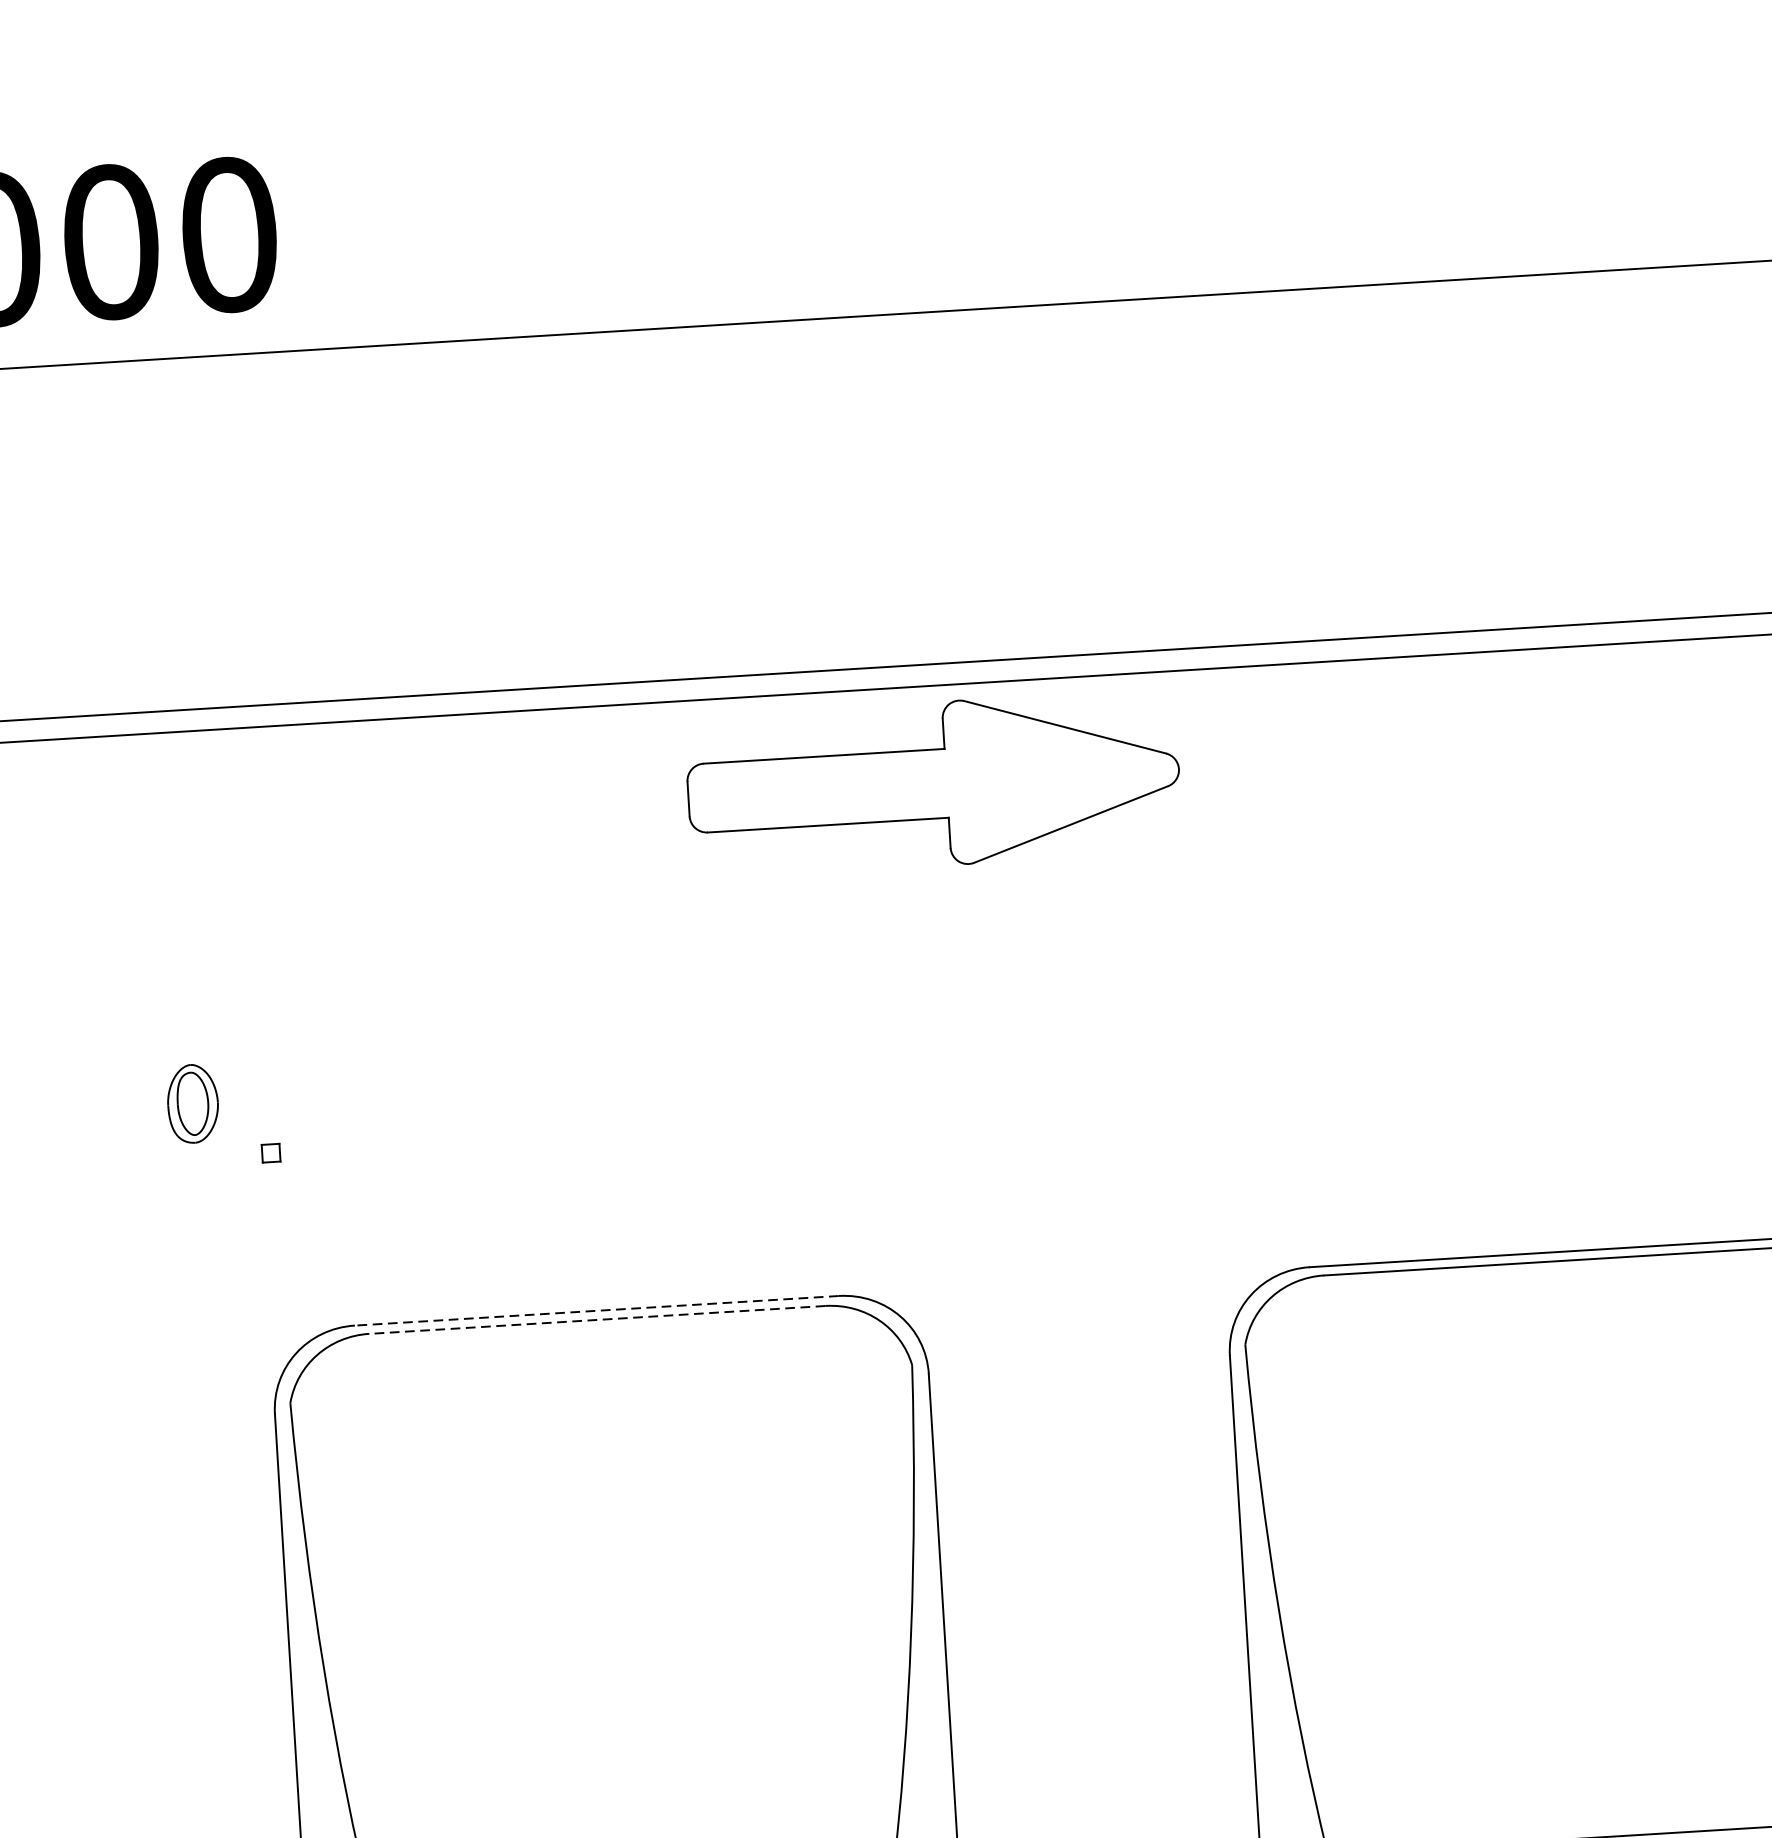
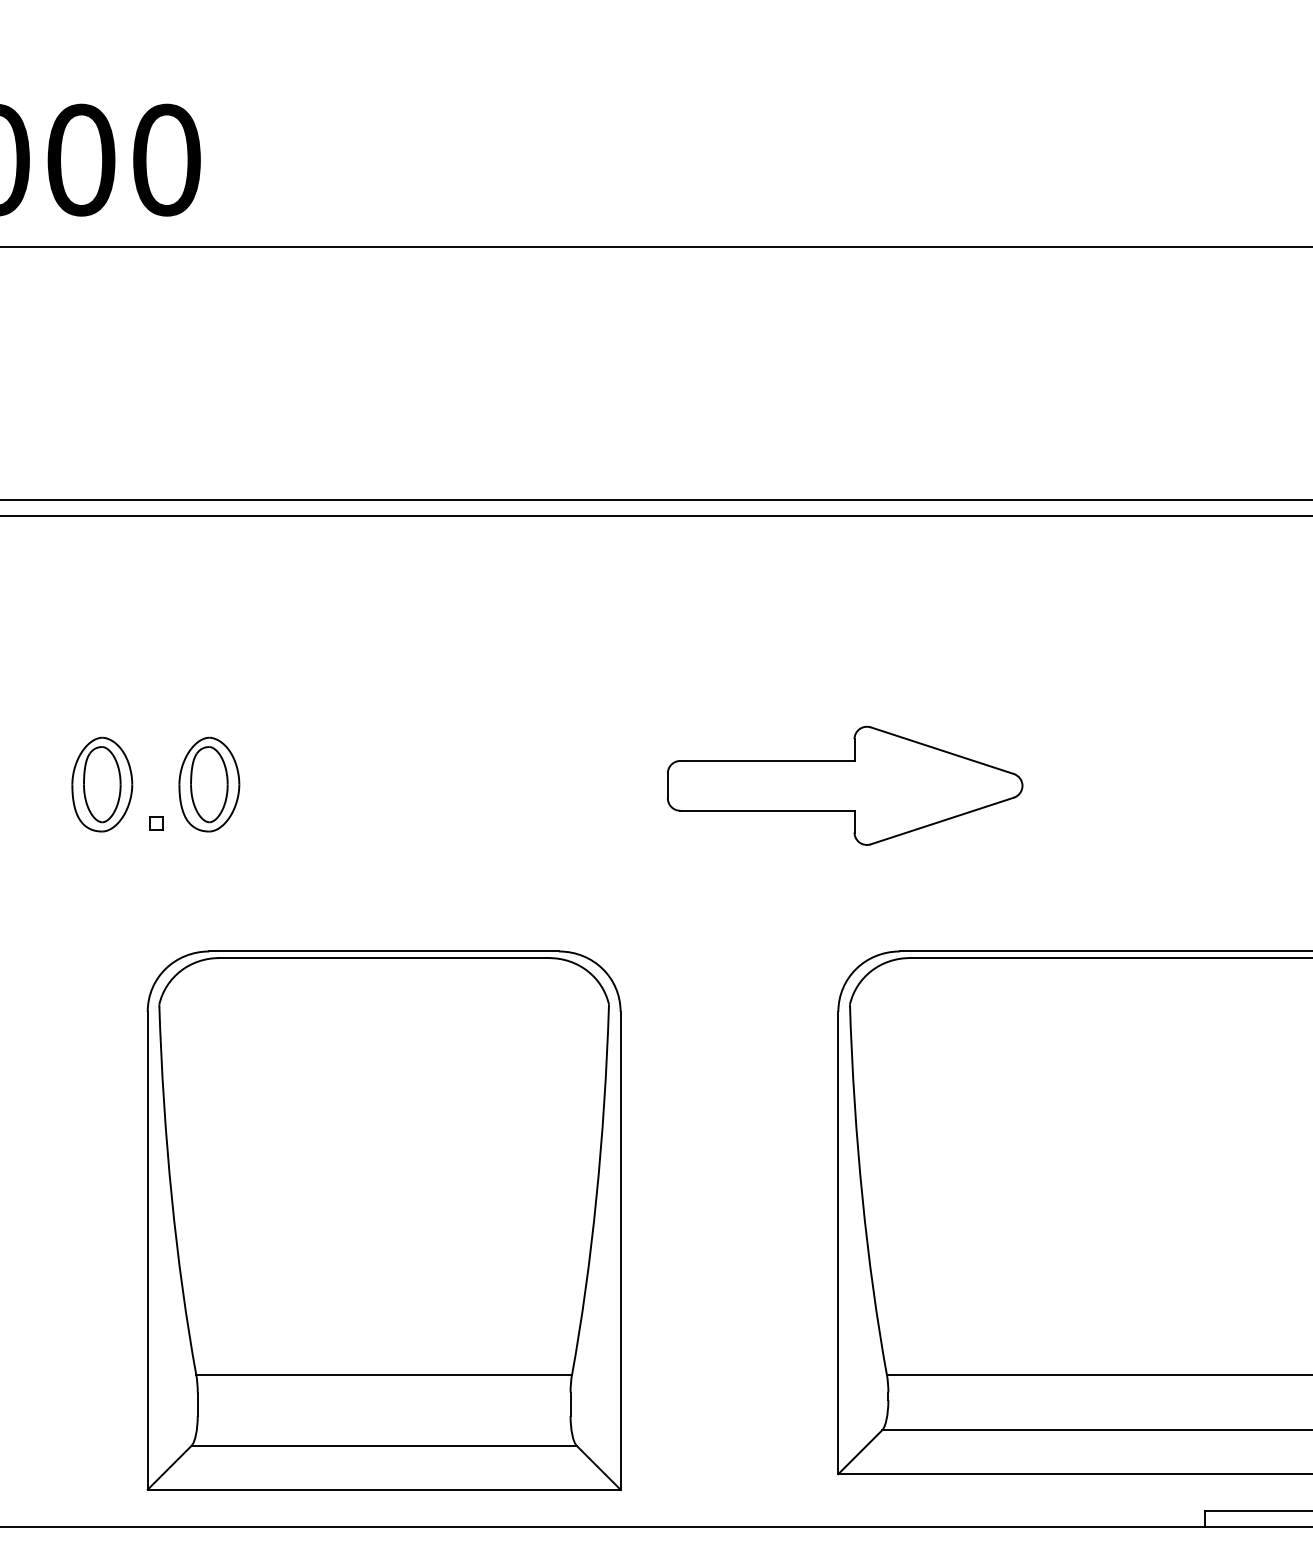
part: (934, 783) -> (845, 785), moved
part: (341, 1094) -> (209, 784), added
part: (193, 1103) -> (102, 784), size x1.67
line: (597, 1310) -> (384, 951), dashed -> solid
line: (597, 1320) -> (384, 958), dashed -> solid

